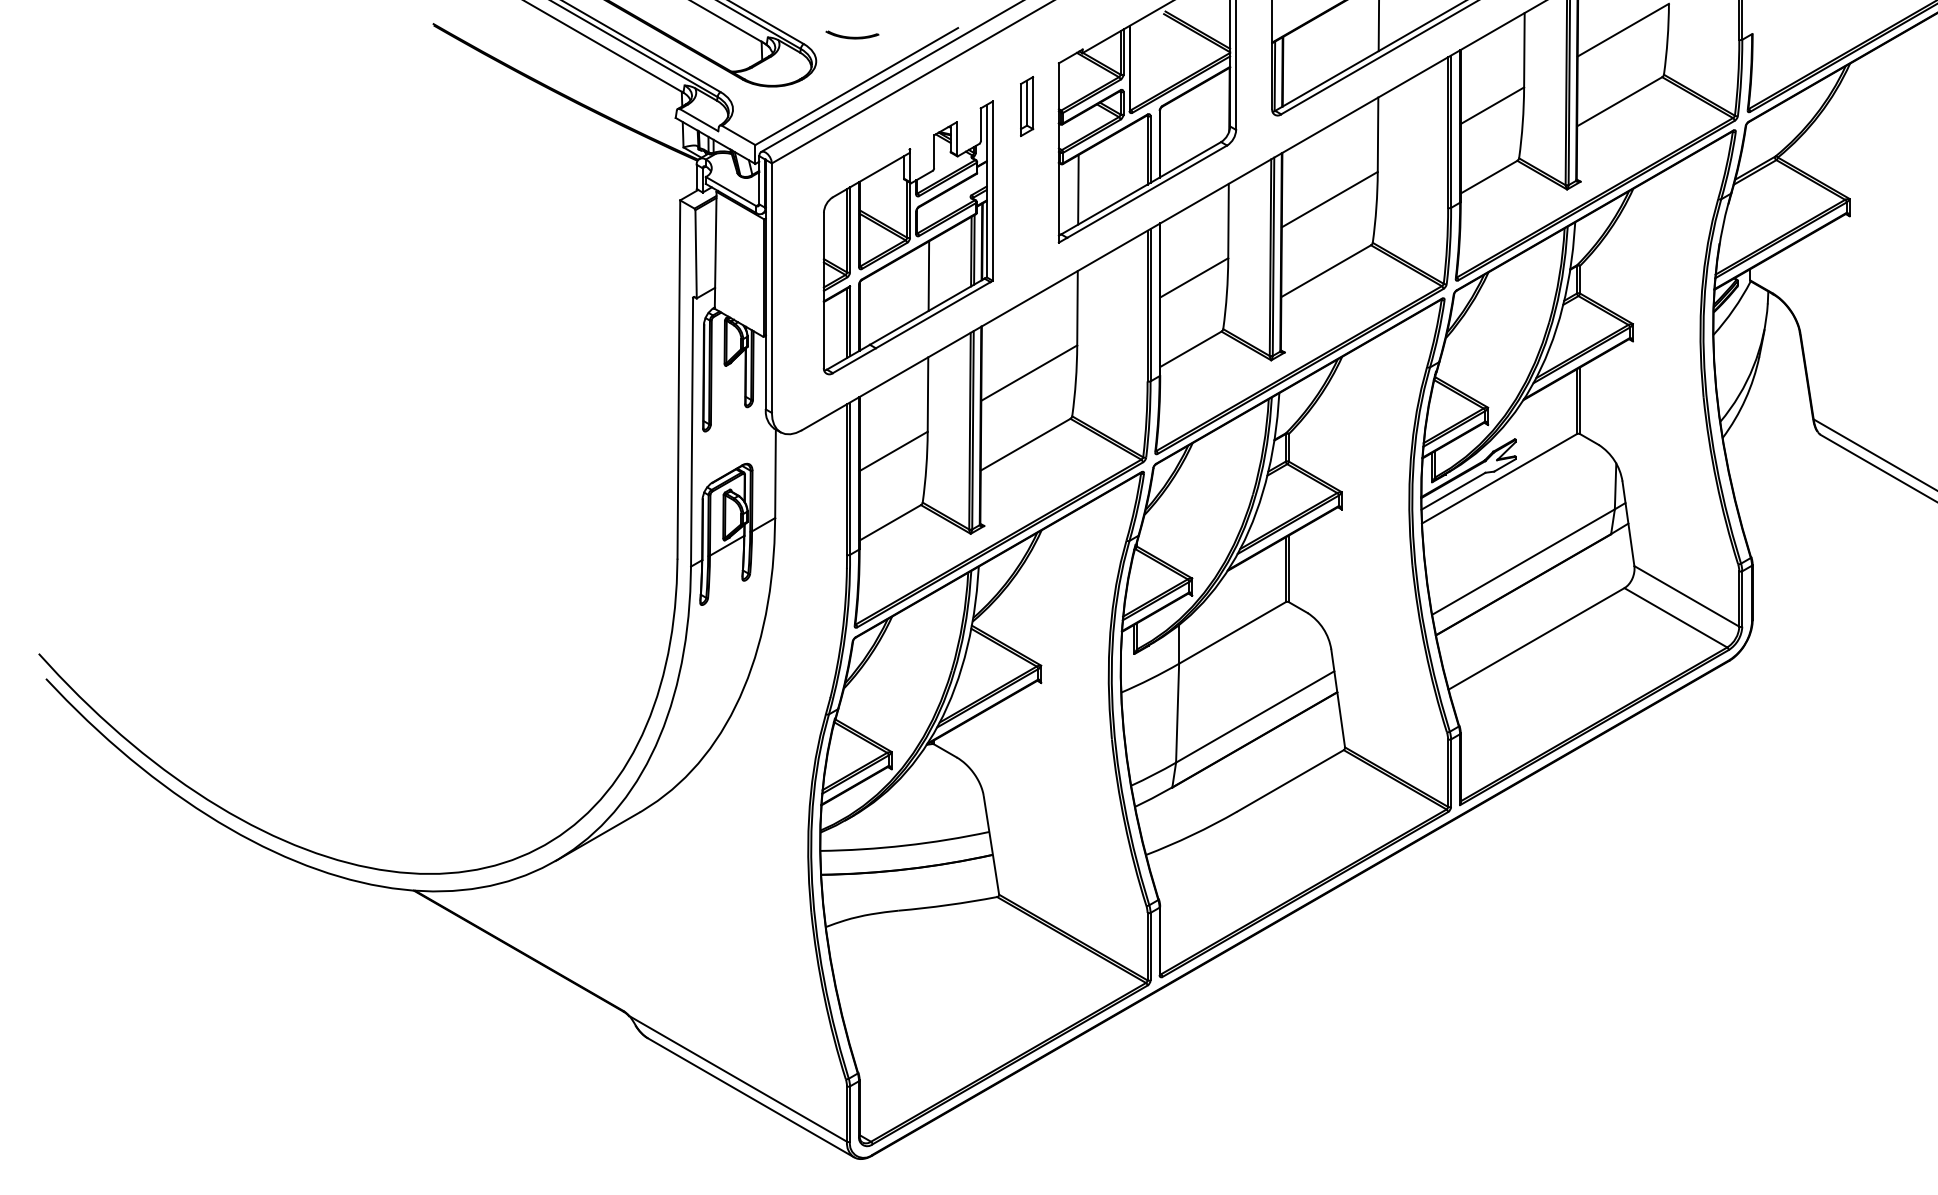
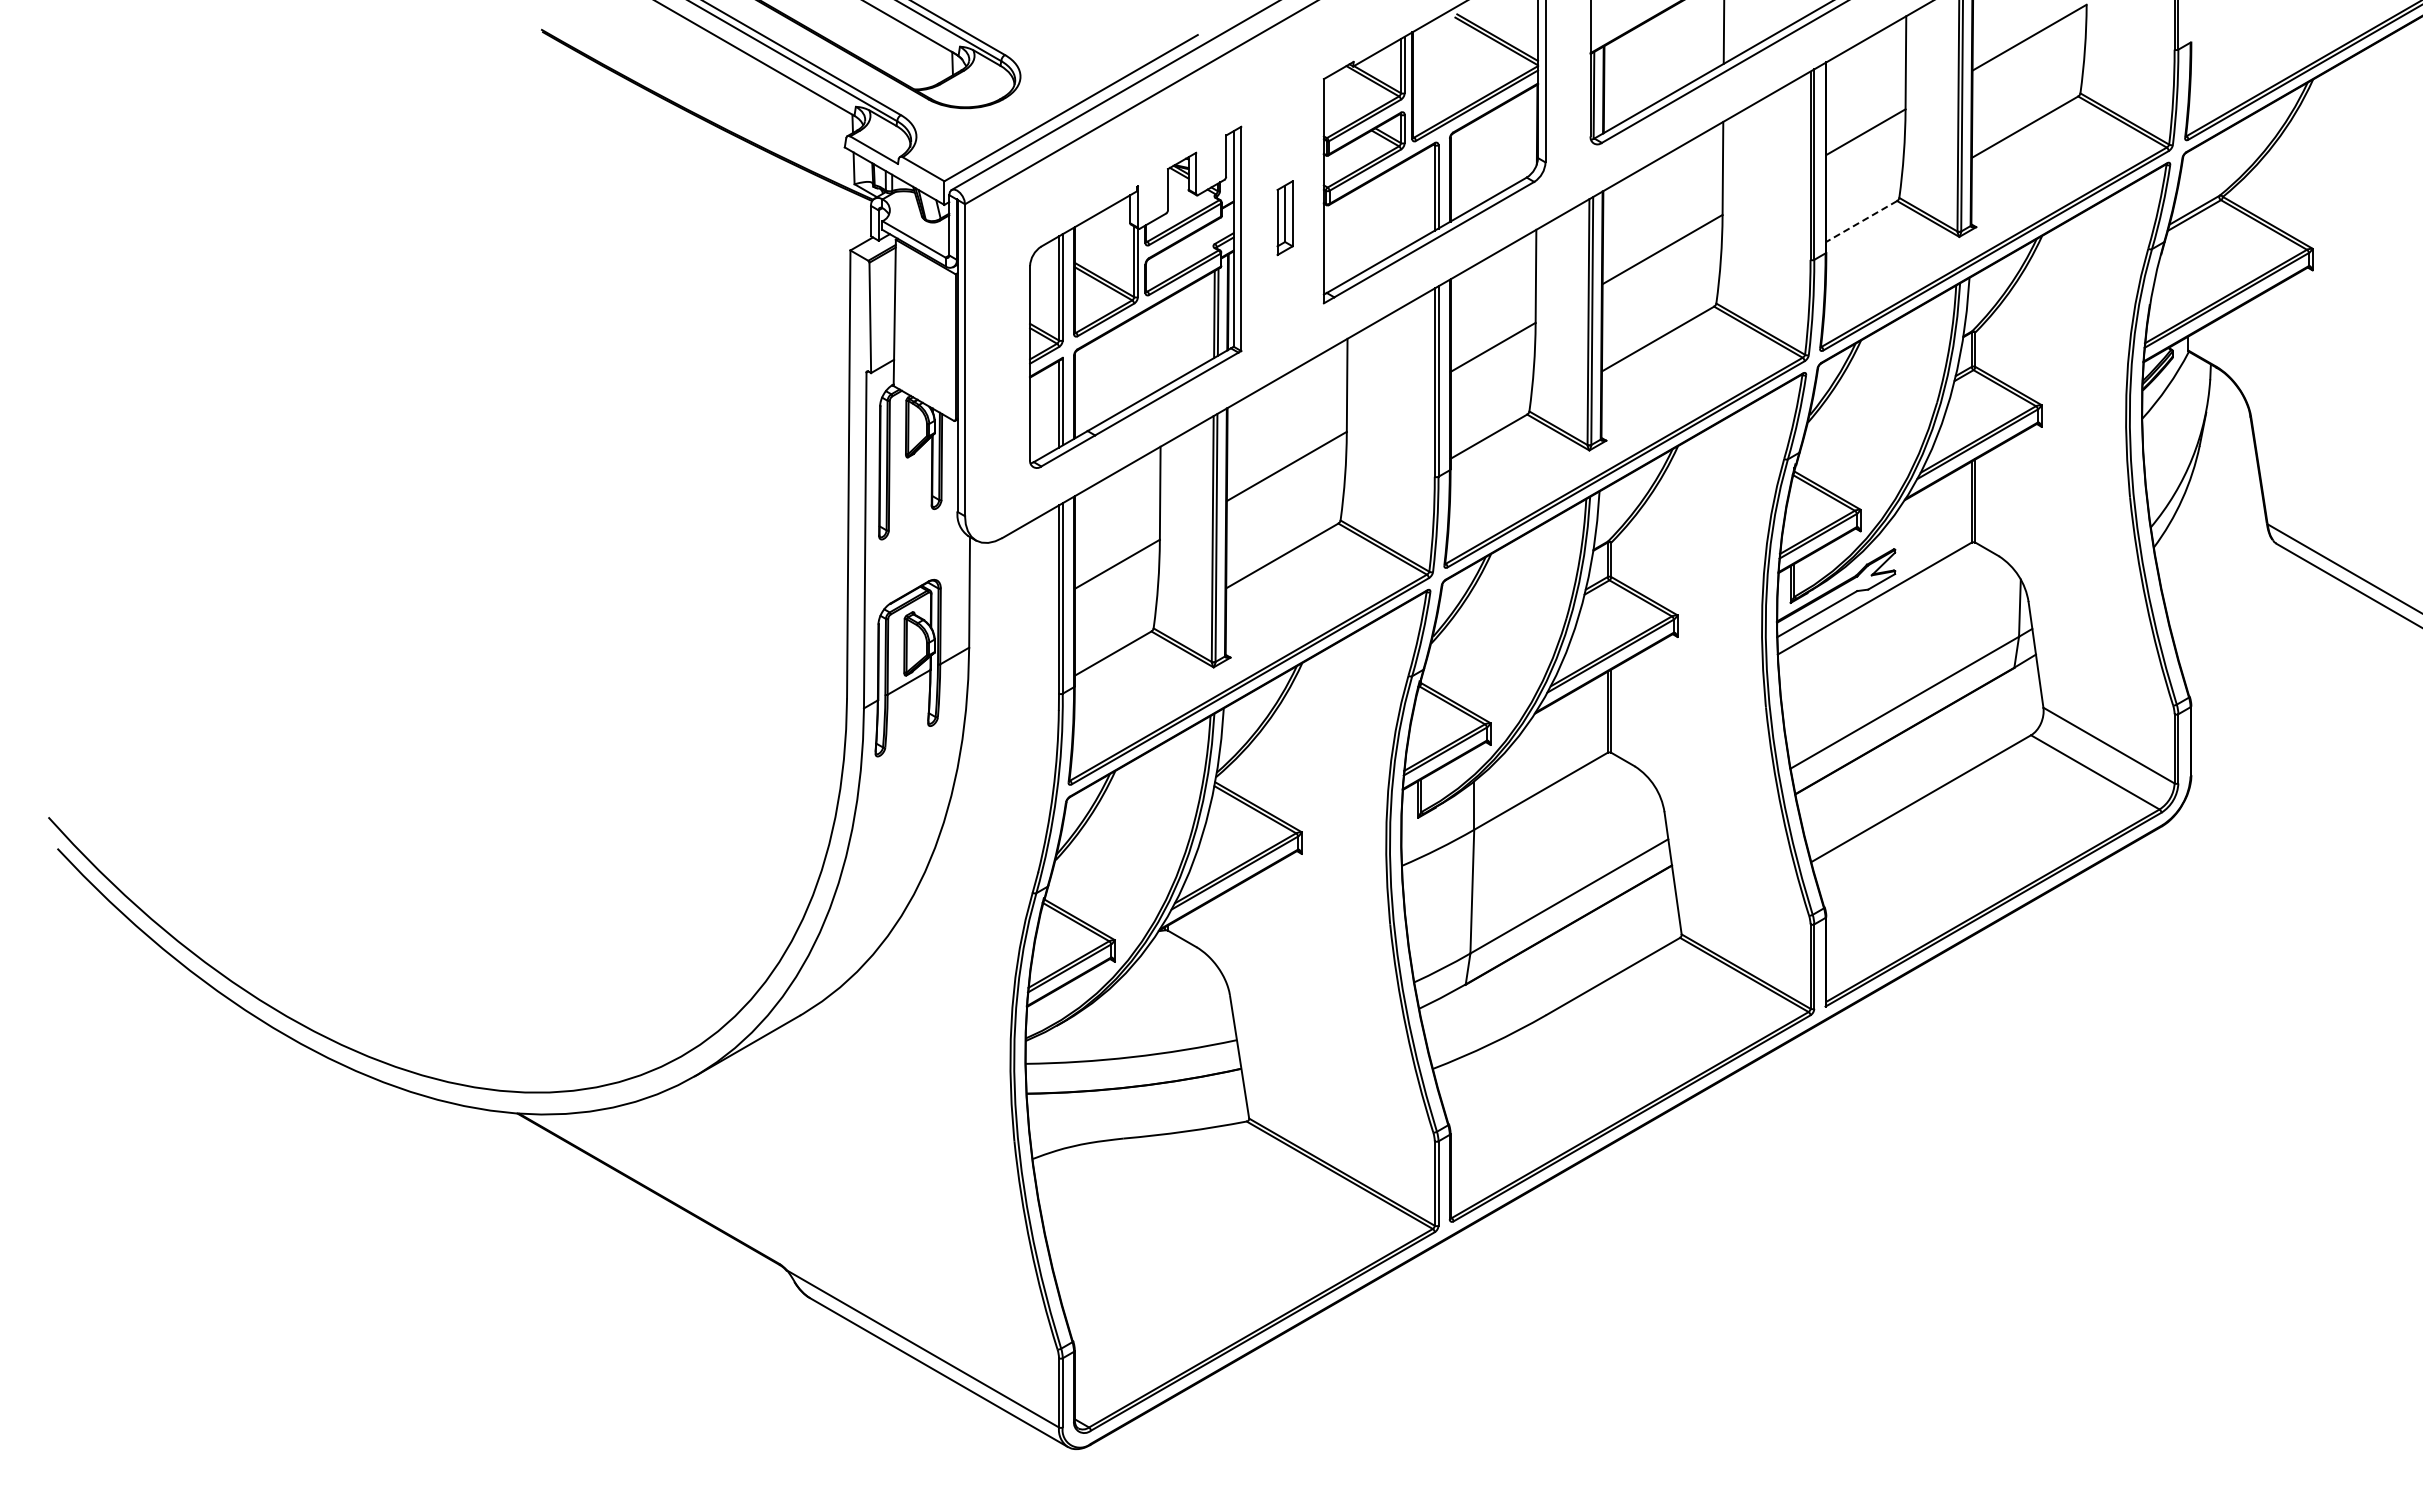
part: (852, 34) -> (1065, 43), removed
part: (1026, 106) -> (1284, 218), moved
line: (1488, 177) -> (1861, 221), solid -> dashed
line: (1077, 189) -> (1347, 236), removed
line: (929, 275) -> (1161, 344), removed

